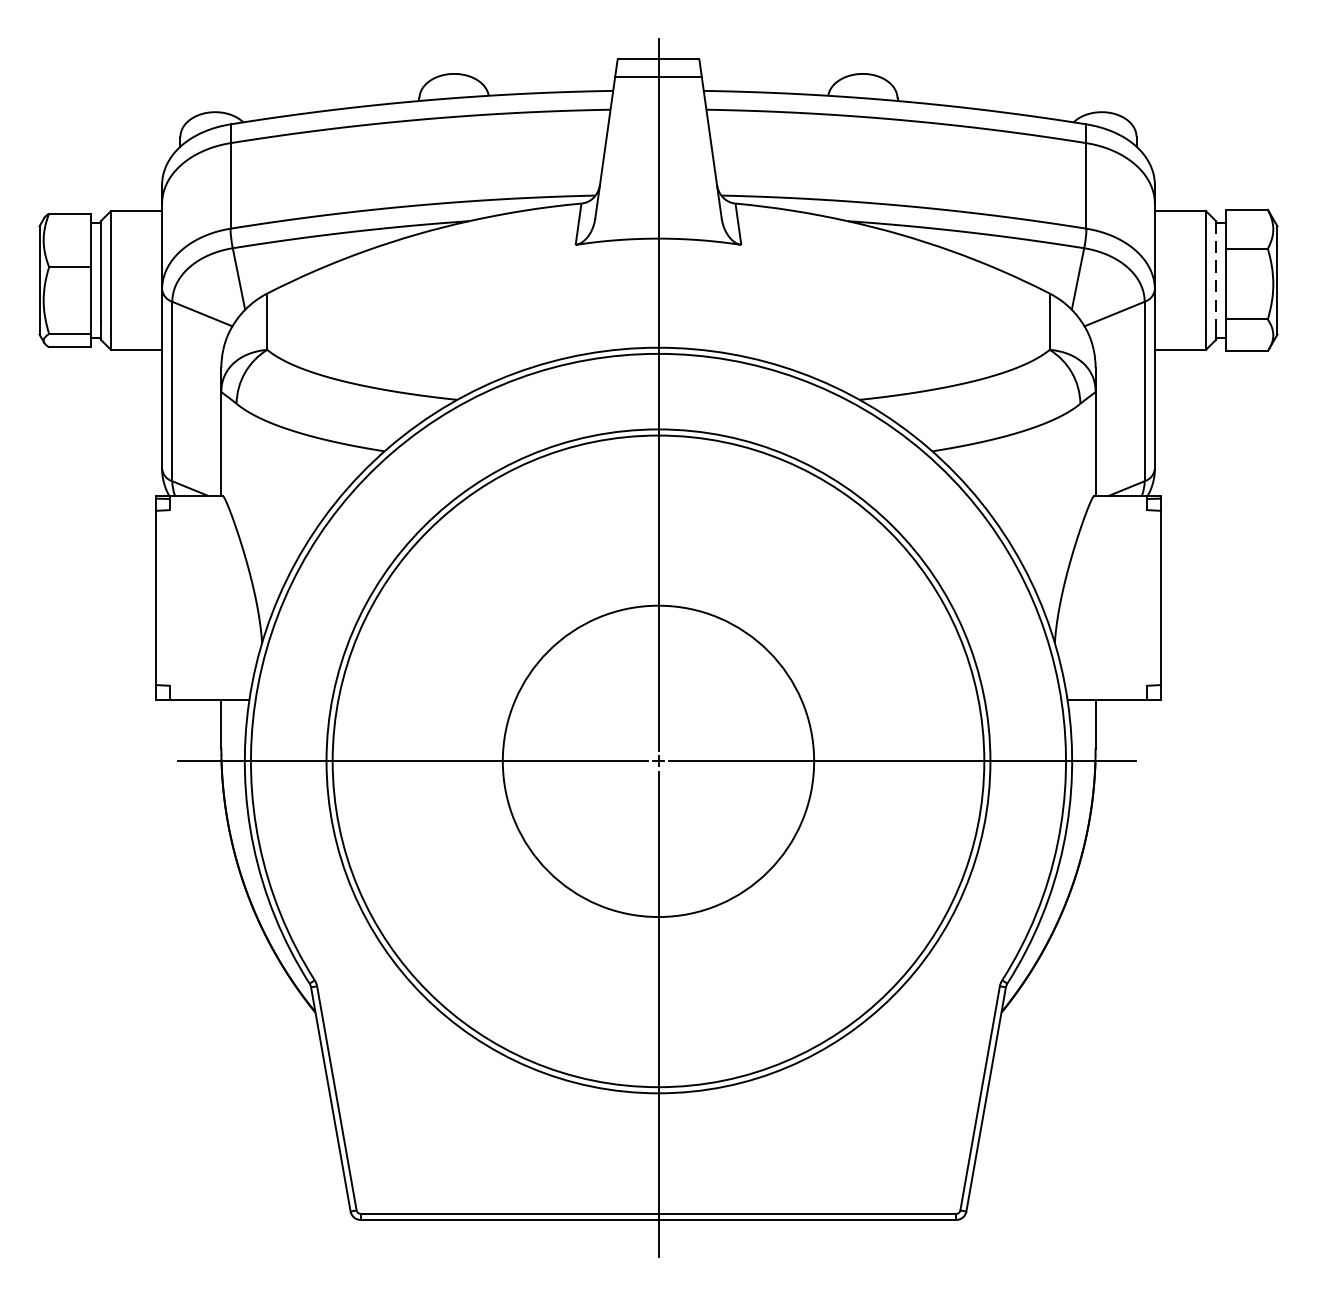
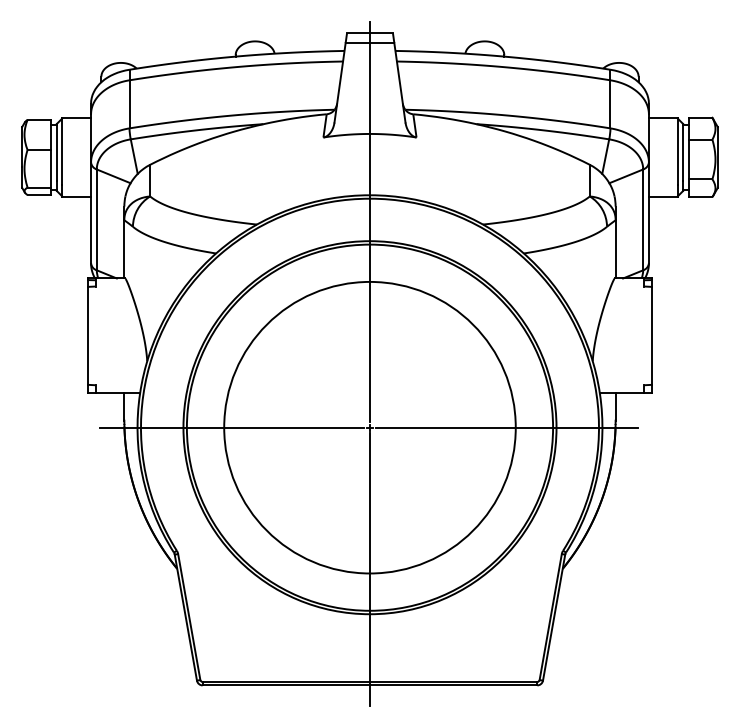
line: (1216, 273) -> (683, 153), dashed -> solid
circle: (657, 761) -> (369, 427), size x1.67

